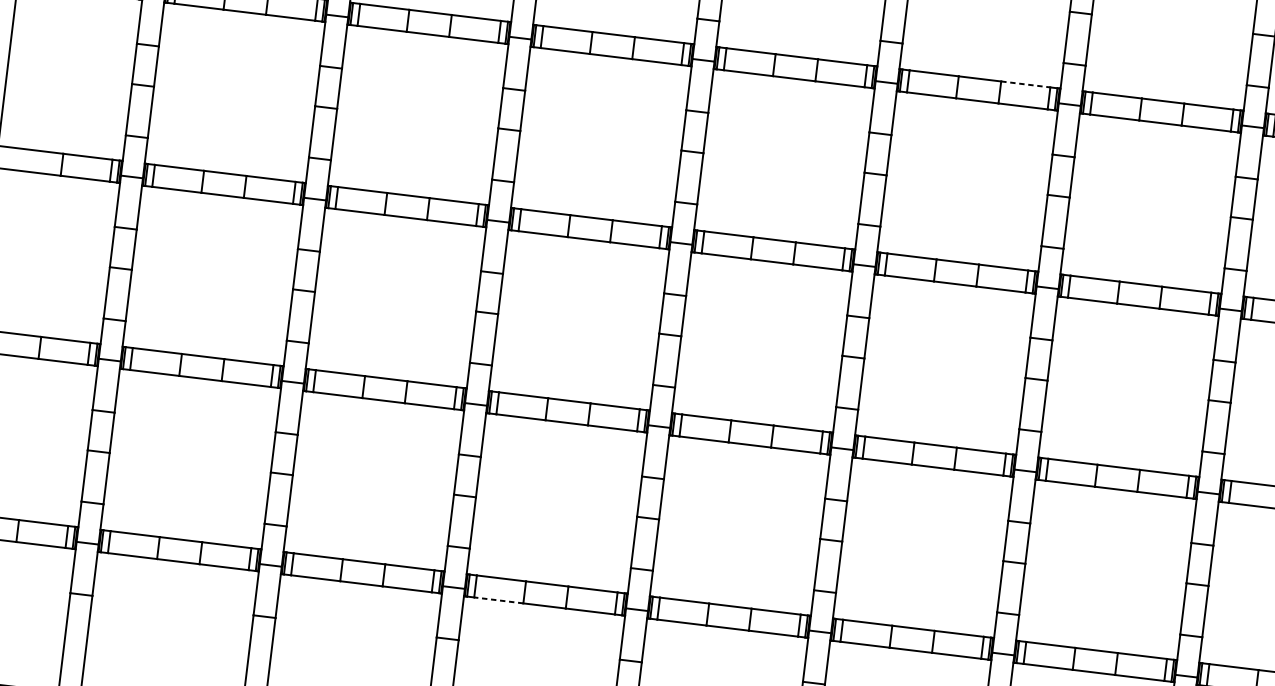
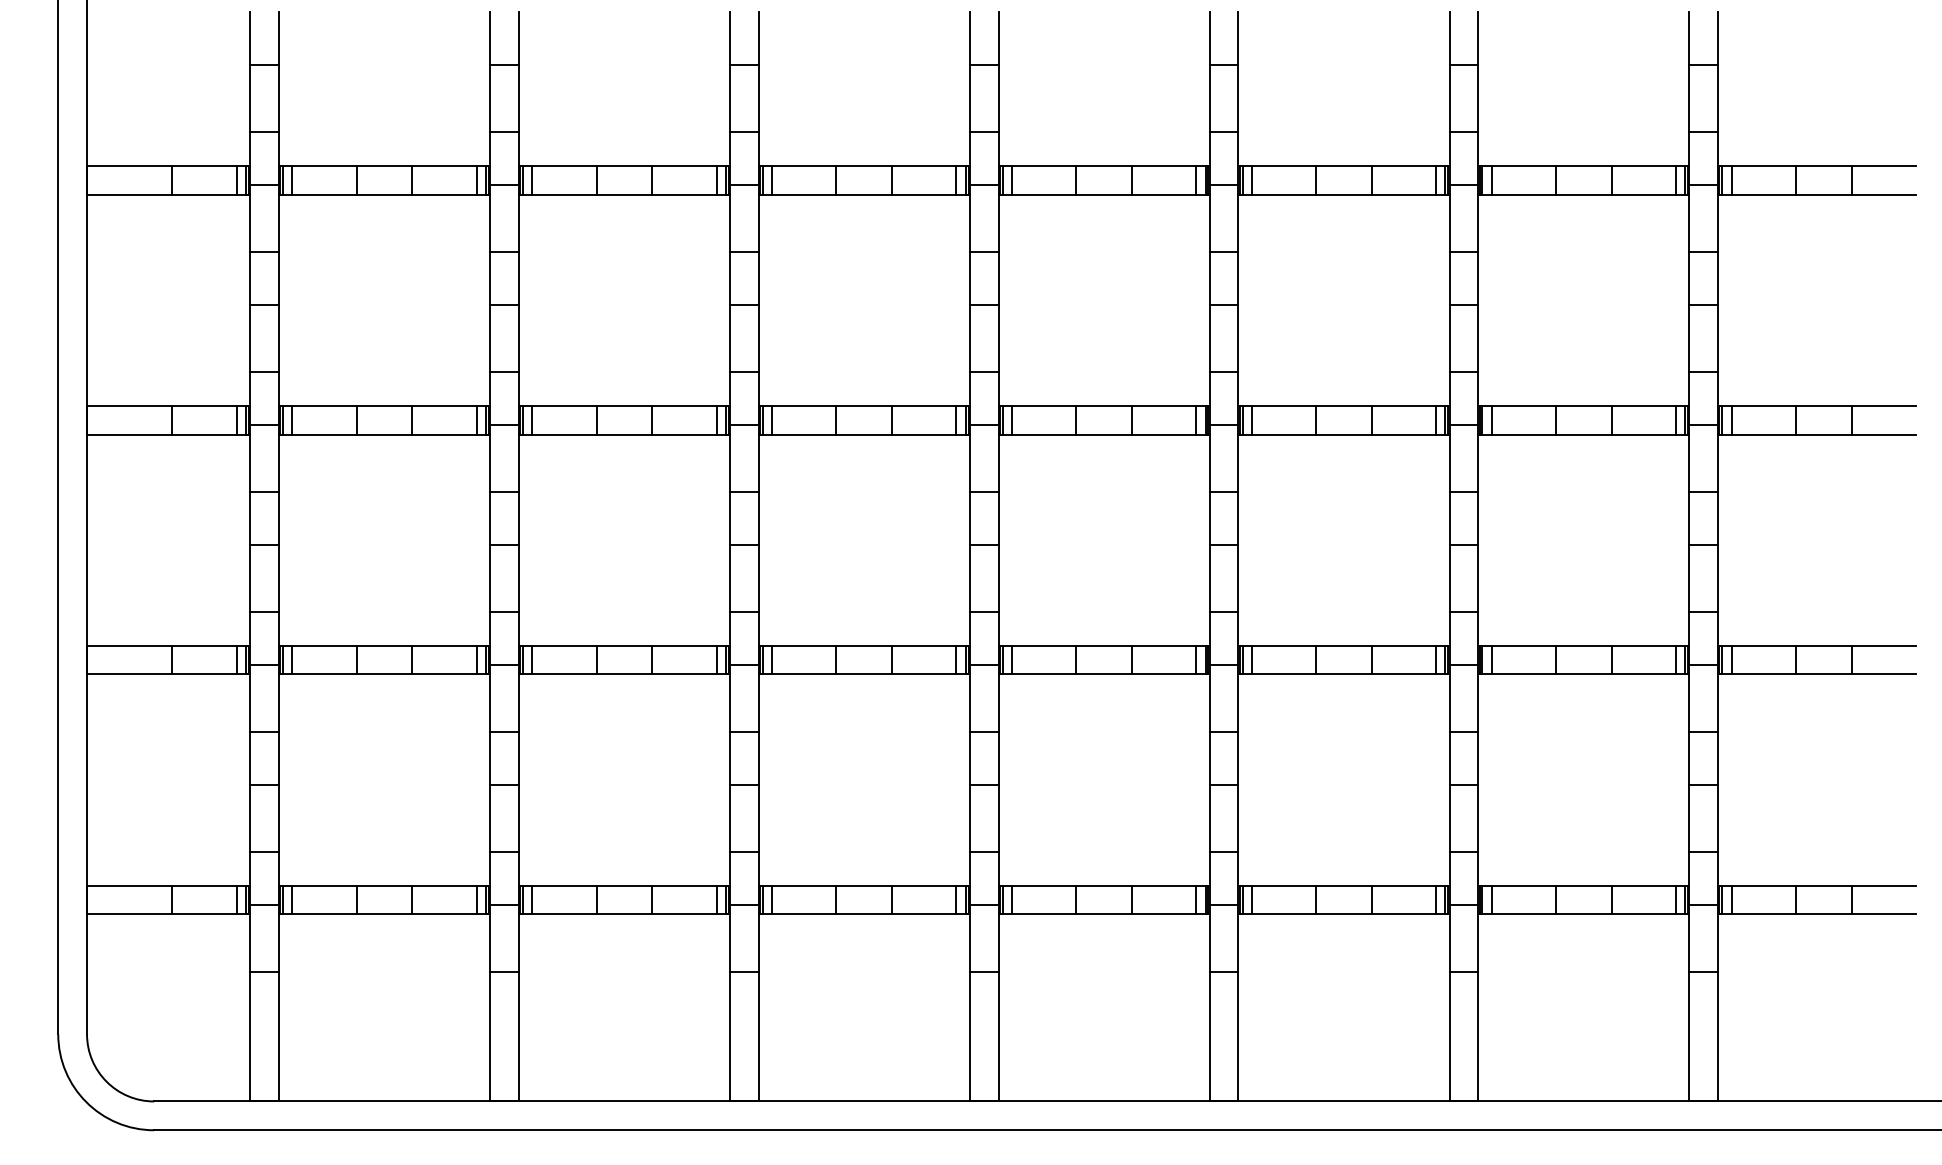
line: (1026, 84) -> (1404, 165), dashed -> solid
line: (498, 600) -> (803, 914), dashed -> solid

